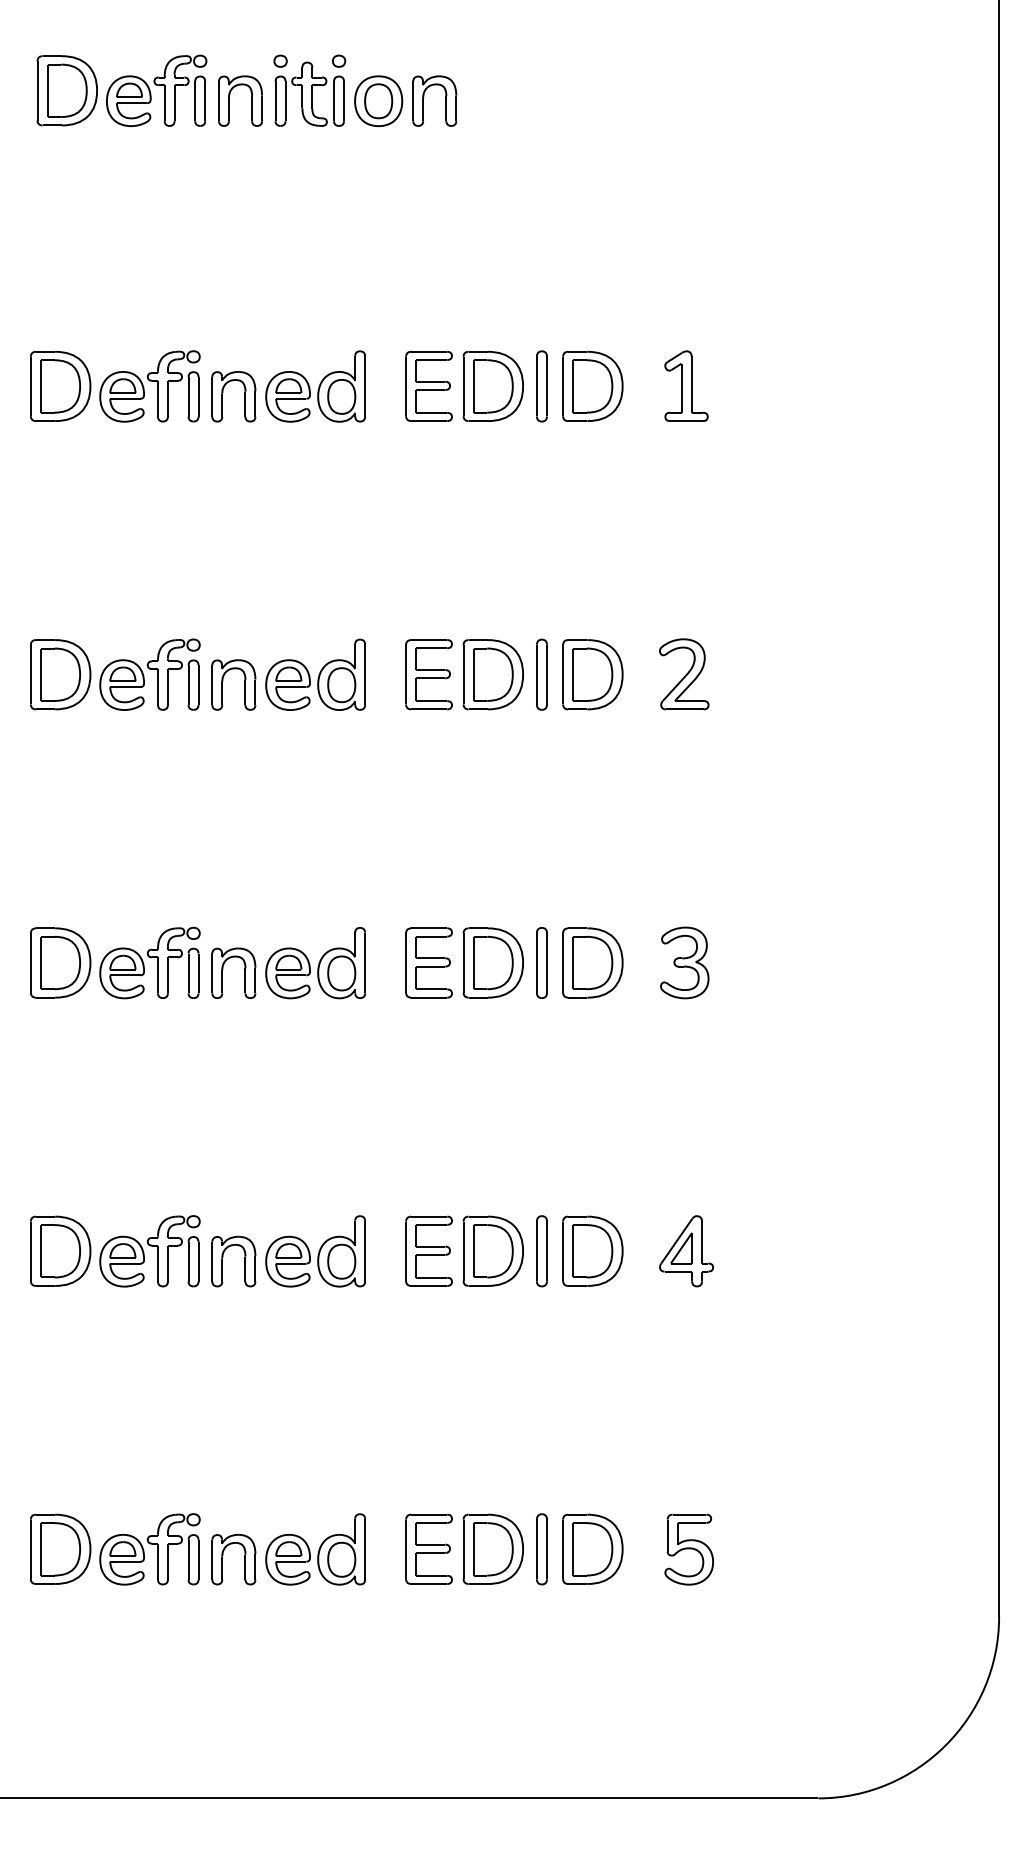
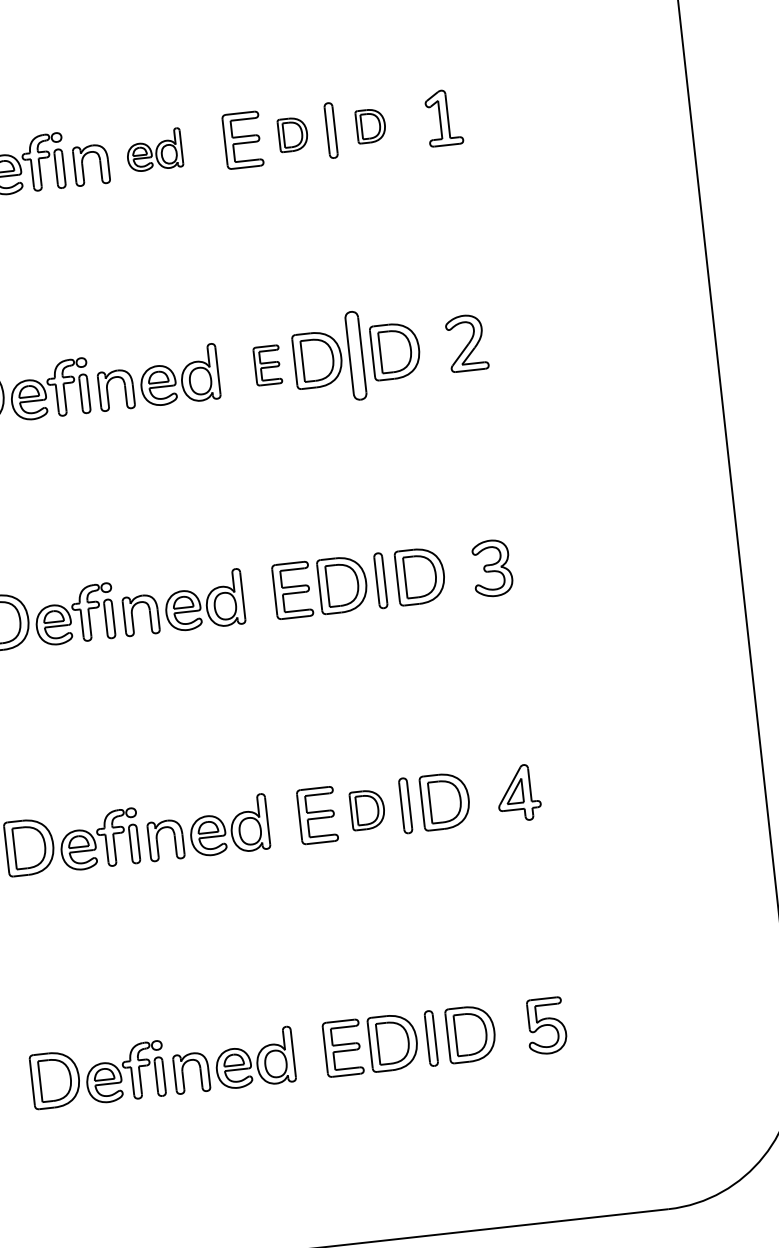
part: (492, 385) -> (292, 134), size x0.6
part: (592, 385) -> (370, 125), size x0.6
part: (315, 386) -> (154, 150), size x0.7
part: (428, 674) -> (267, 365), size x0.7
part: (541, 674) -> (355, 355), size x1.6
part: (492, 1250) -> (367, 809), size x0.7

